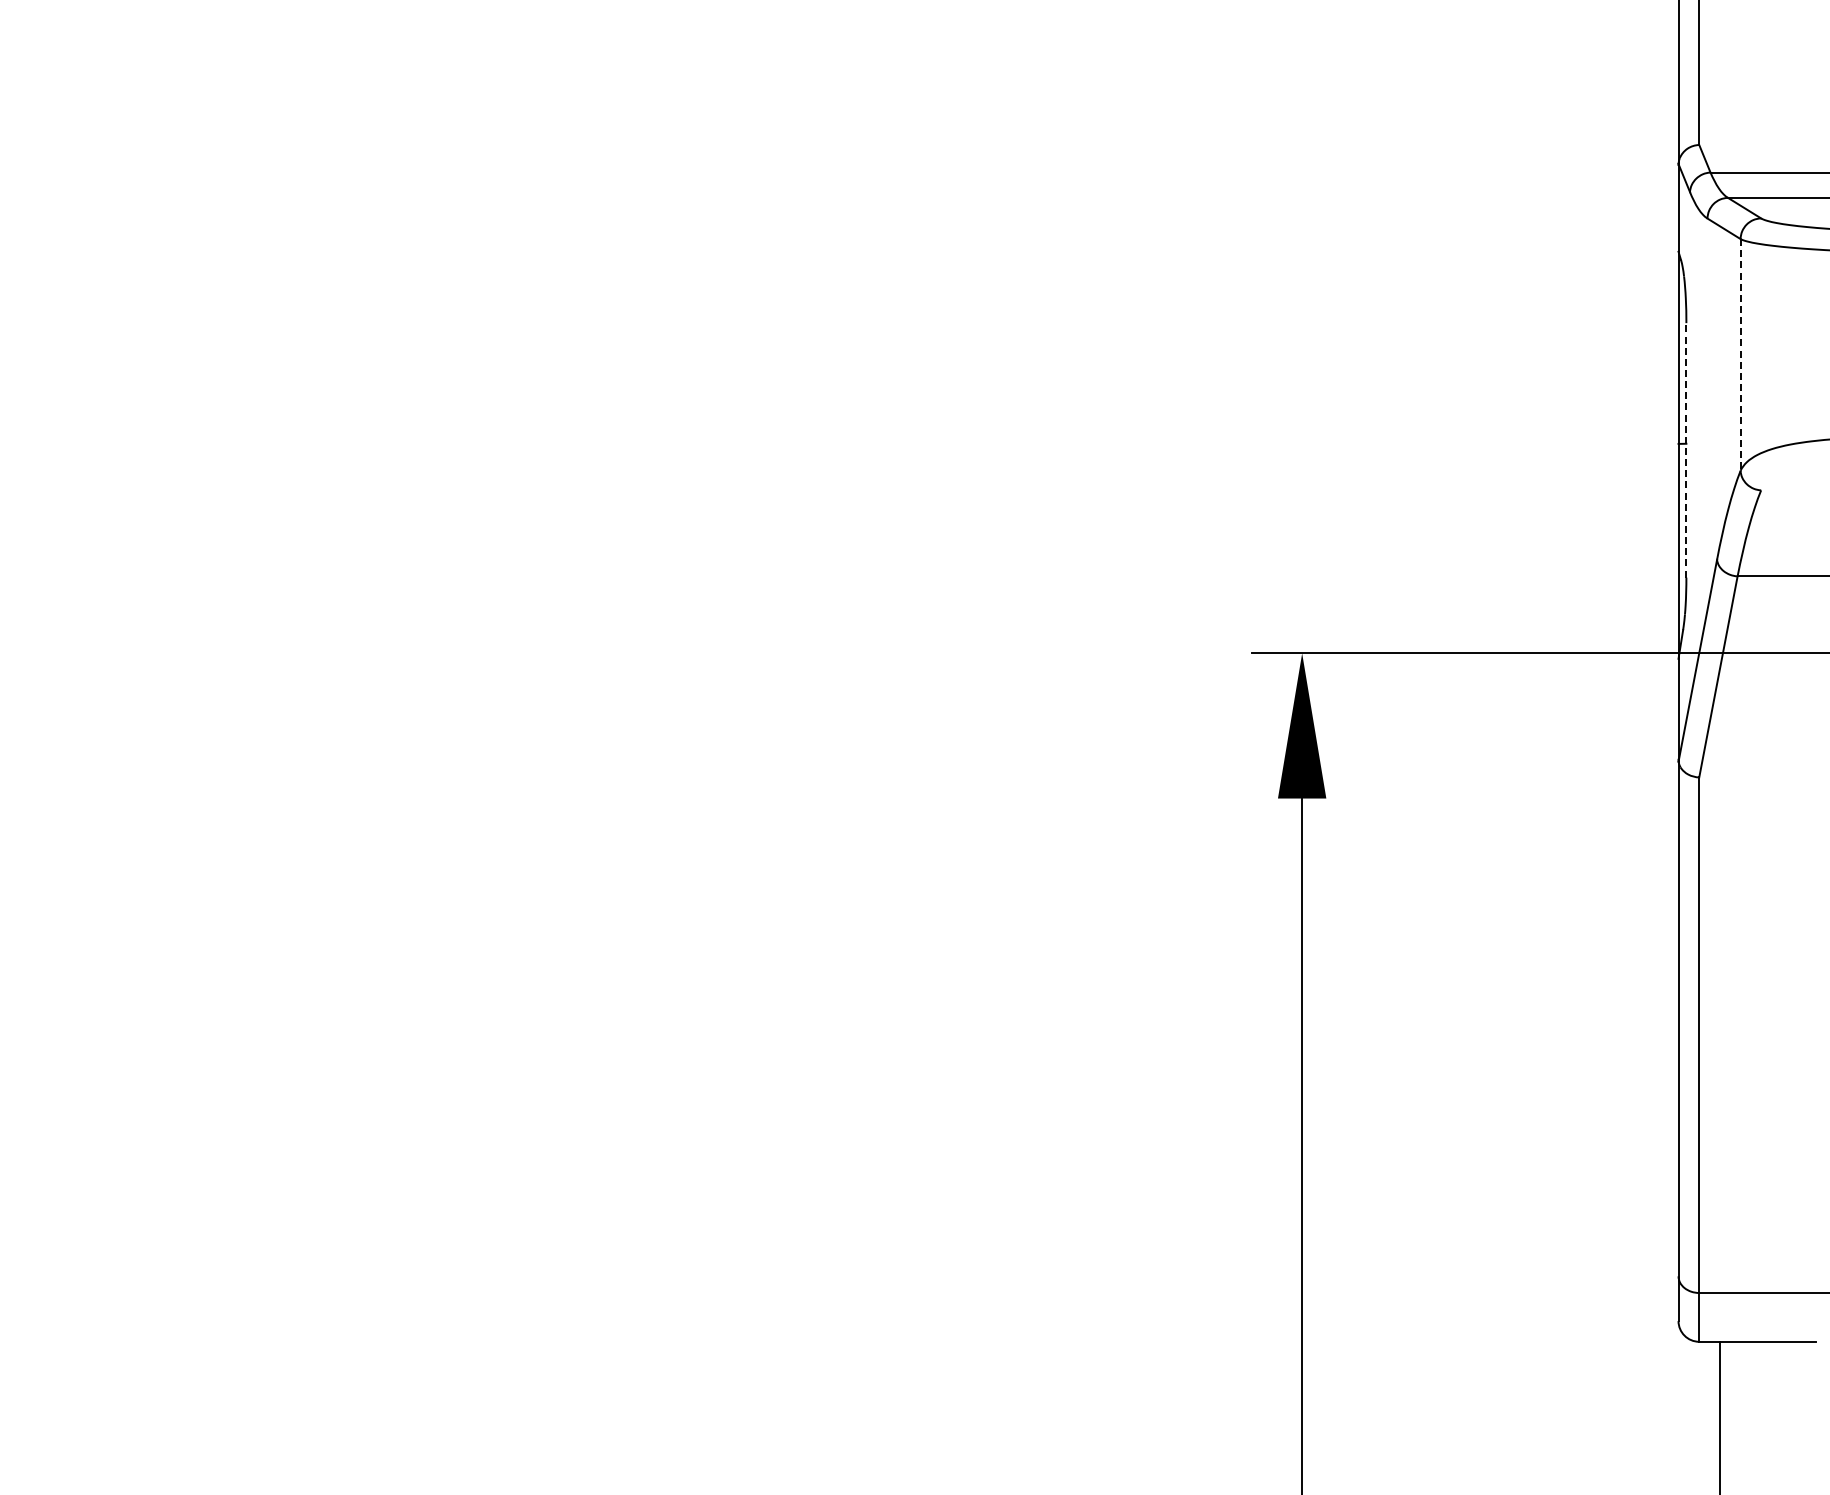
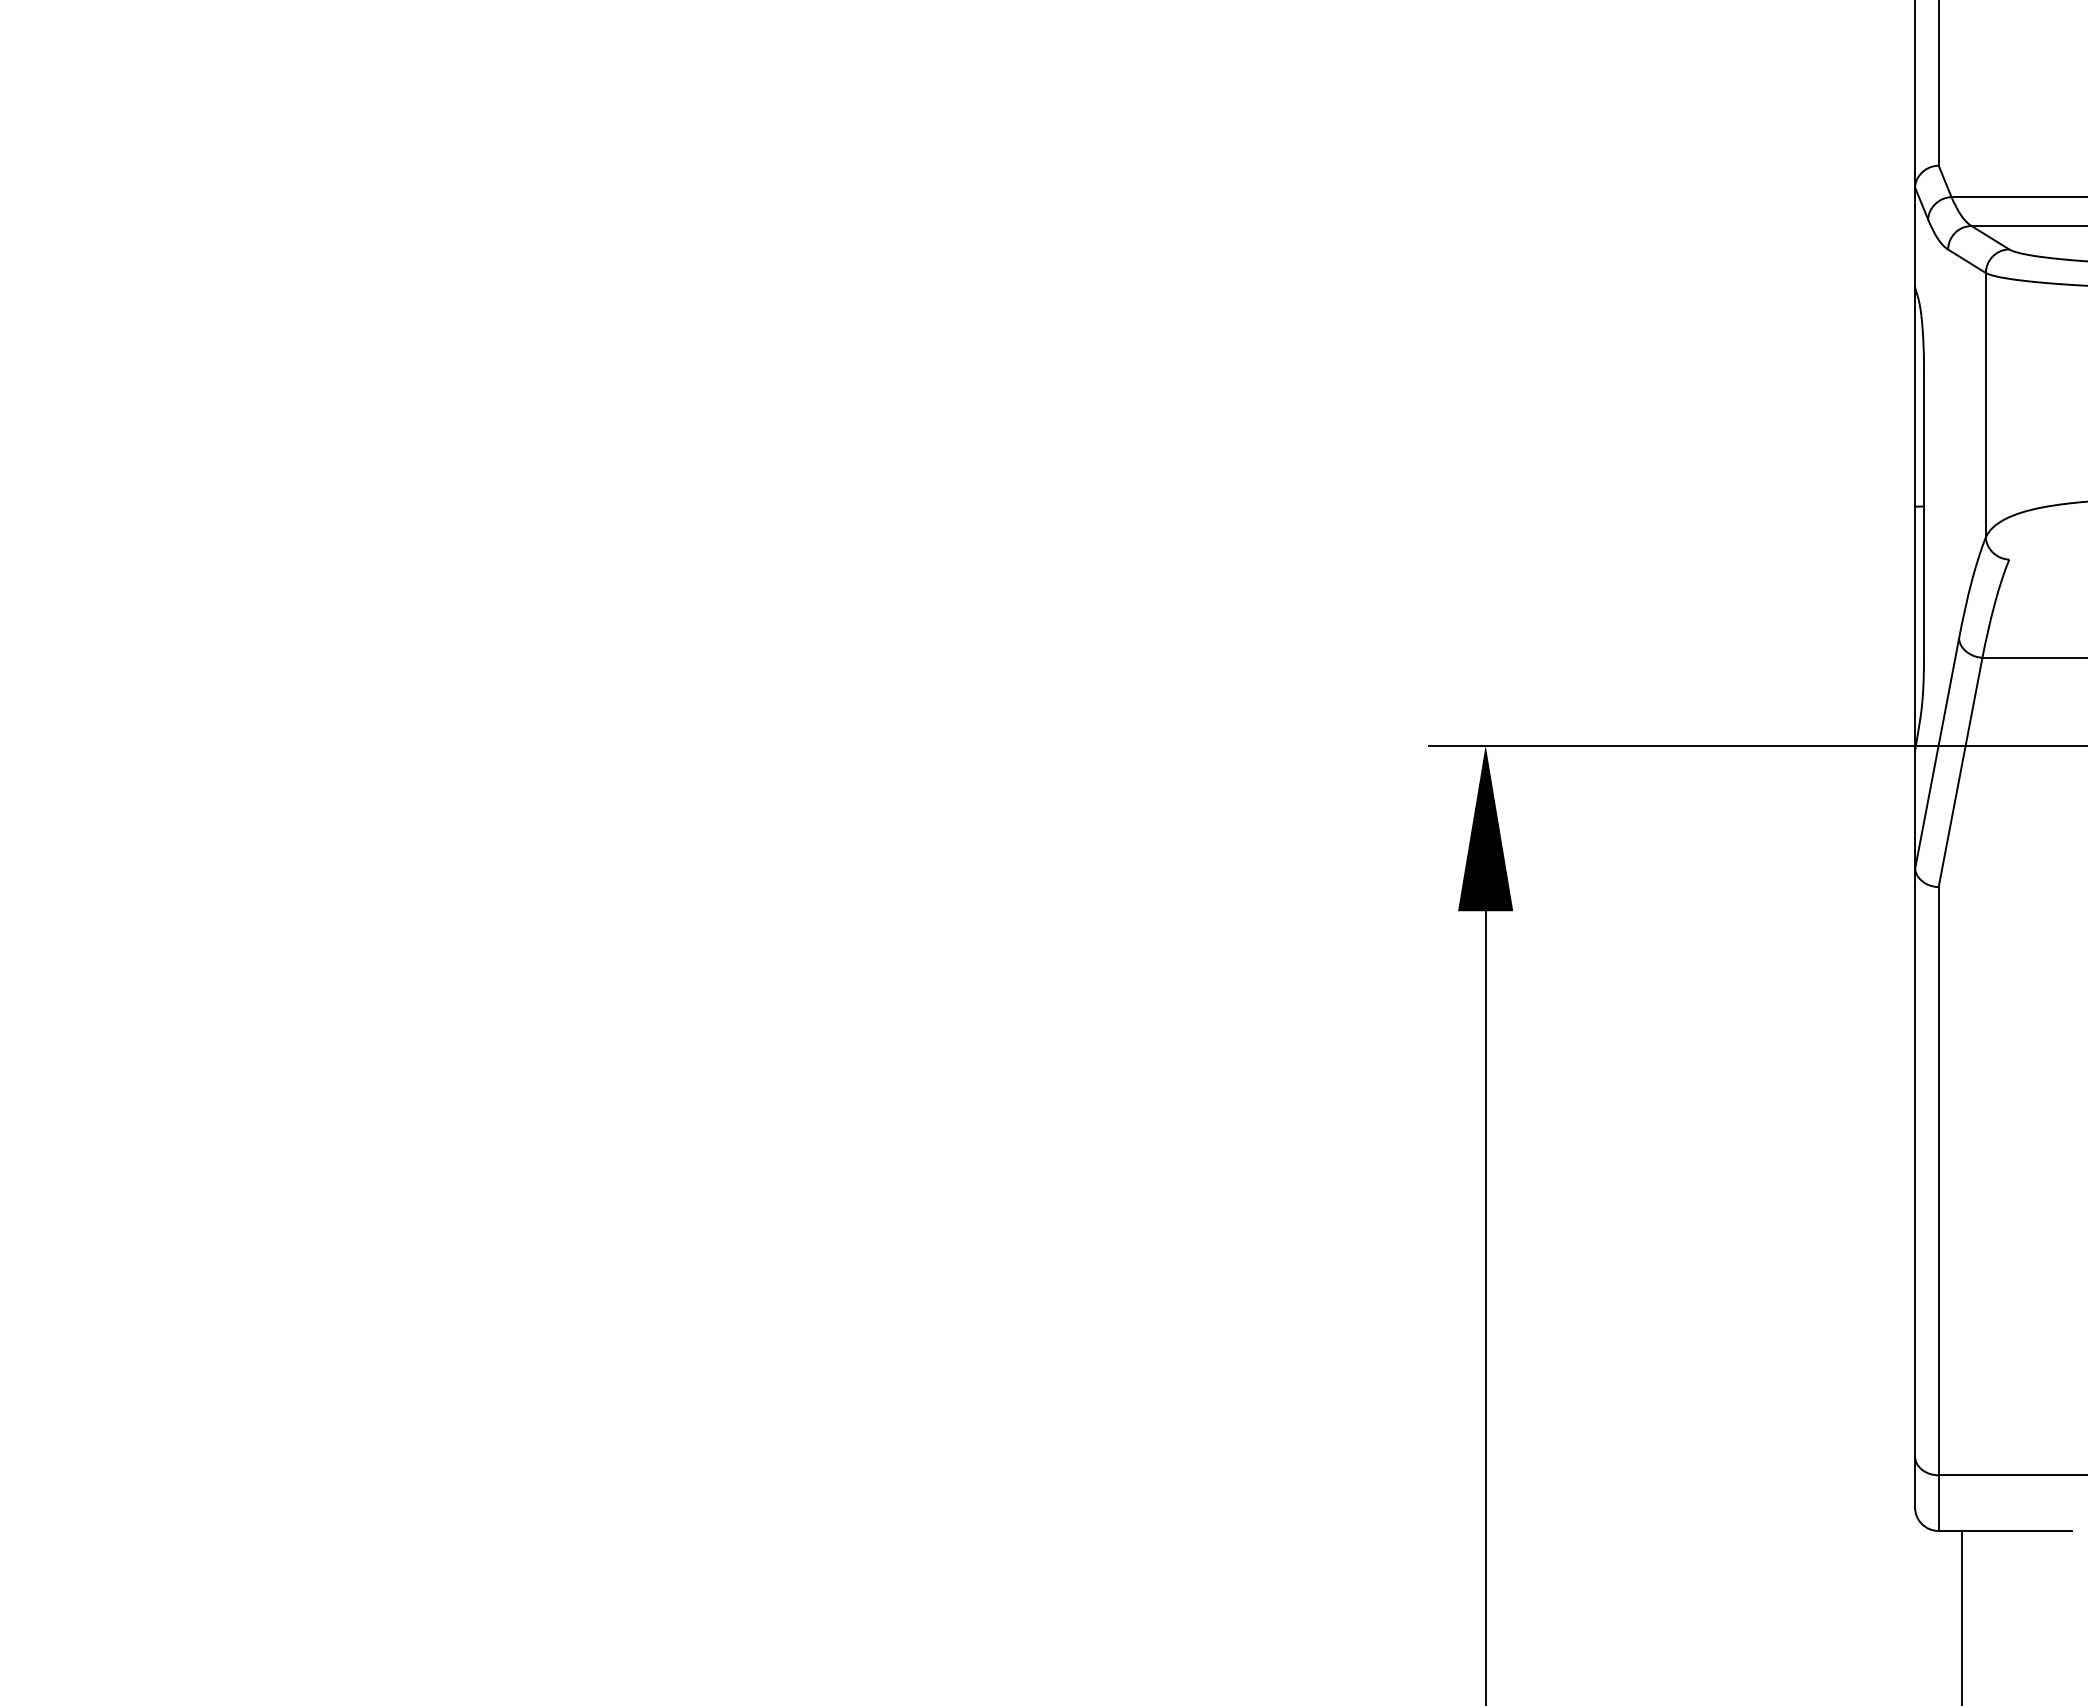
line: (1740, 354) -> (1985, 404), dashed -> solid
line: (1686, 449) -> (1924, 513), dashed -> solid

